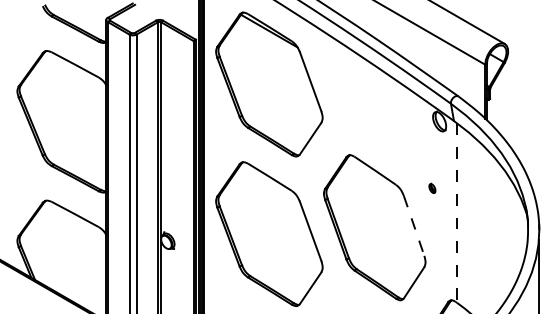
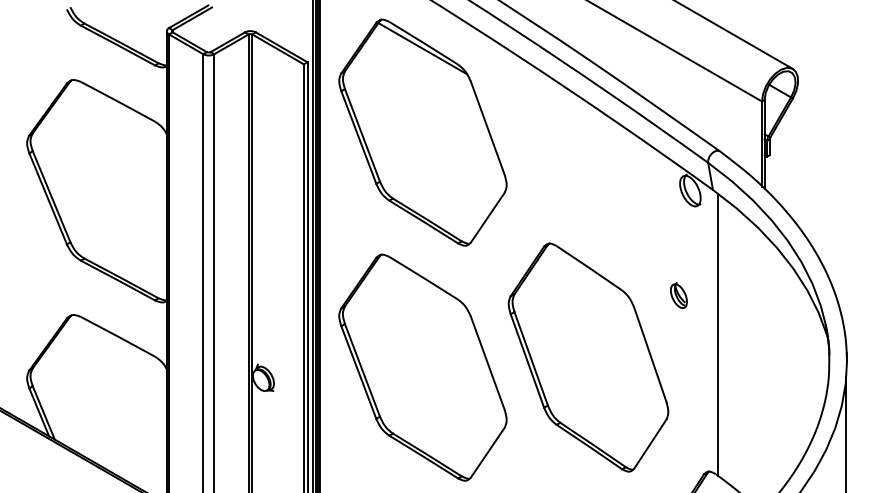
part: (432, 188) -> (679, 295), size x1.67
line: (457, 213) -> (718, 335), dashed -> solid
line: (414, 225) -> (650, 354), dashed -> solid

